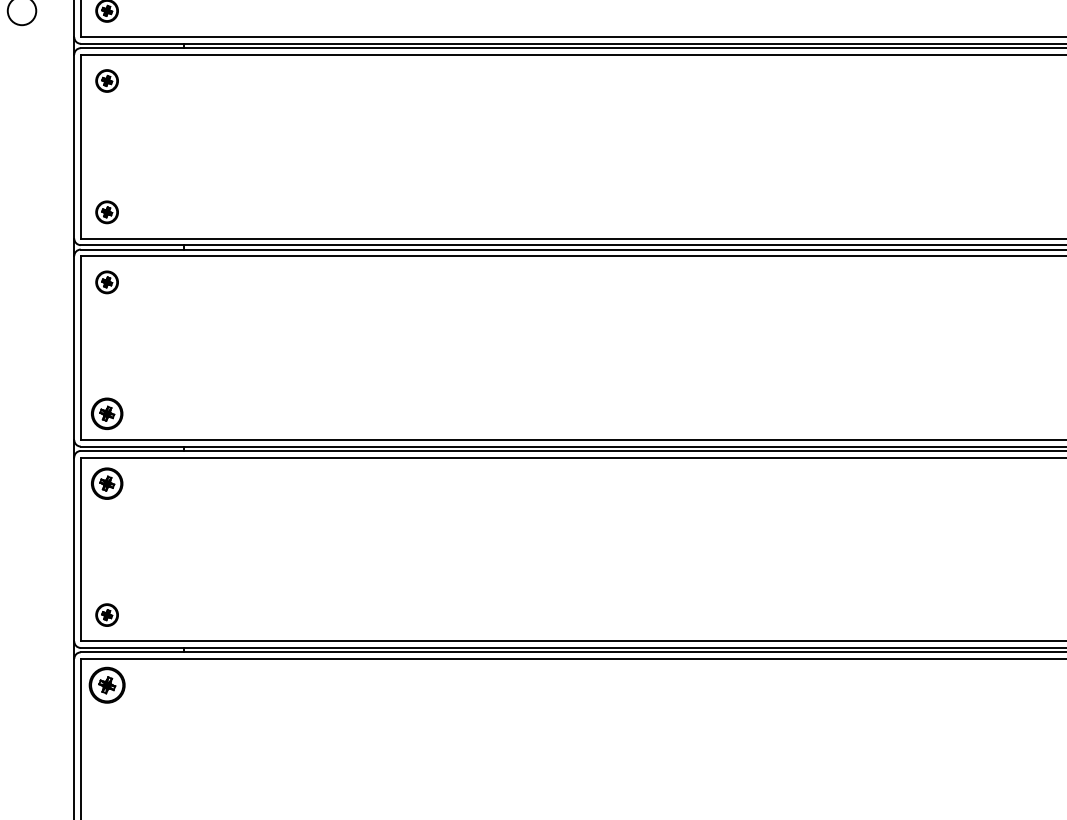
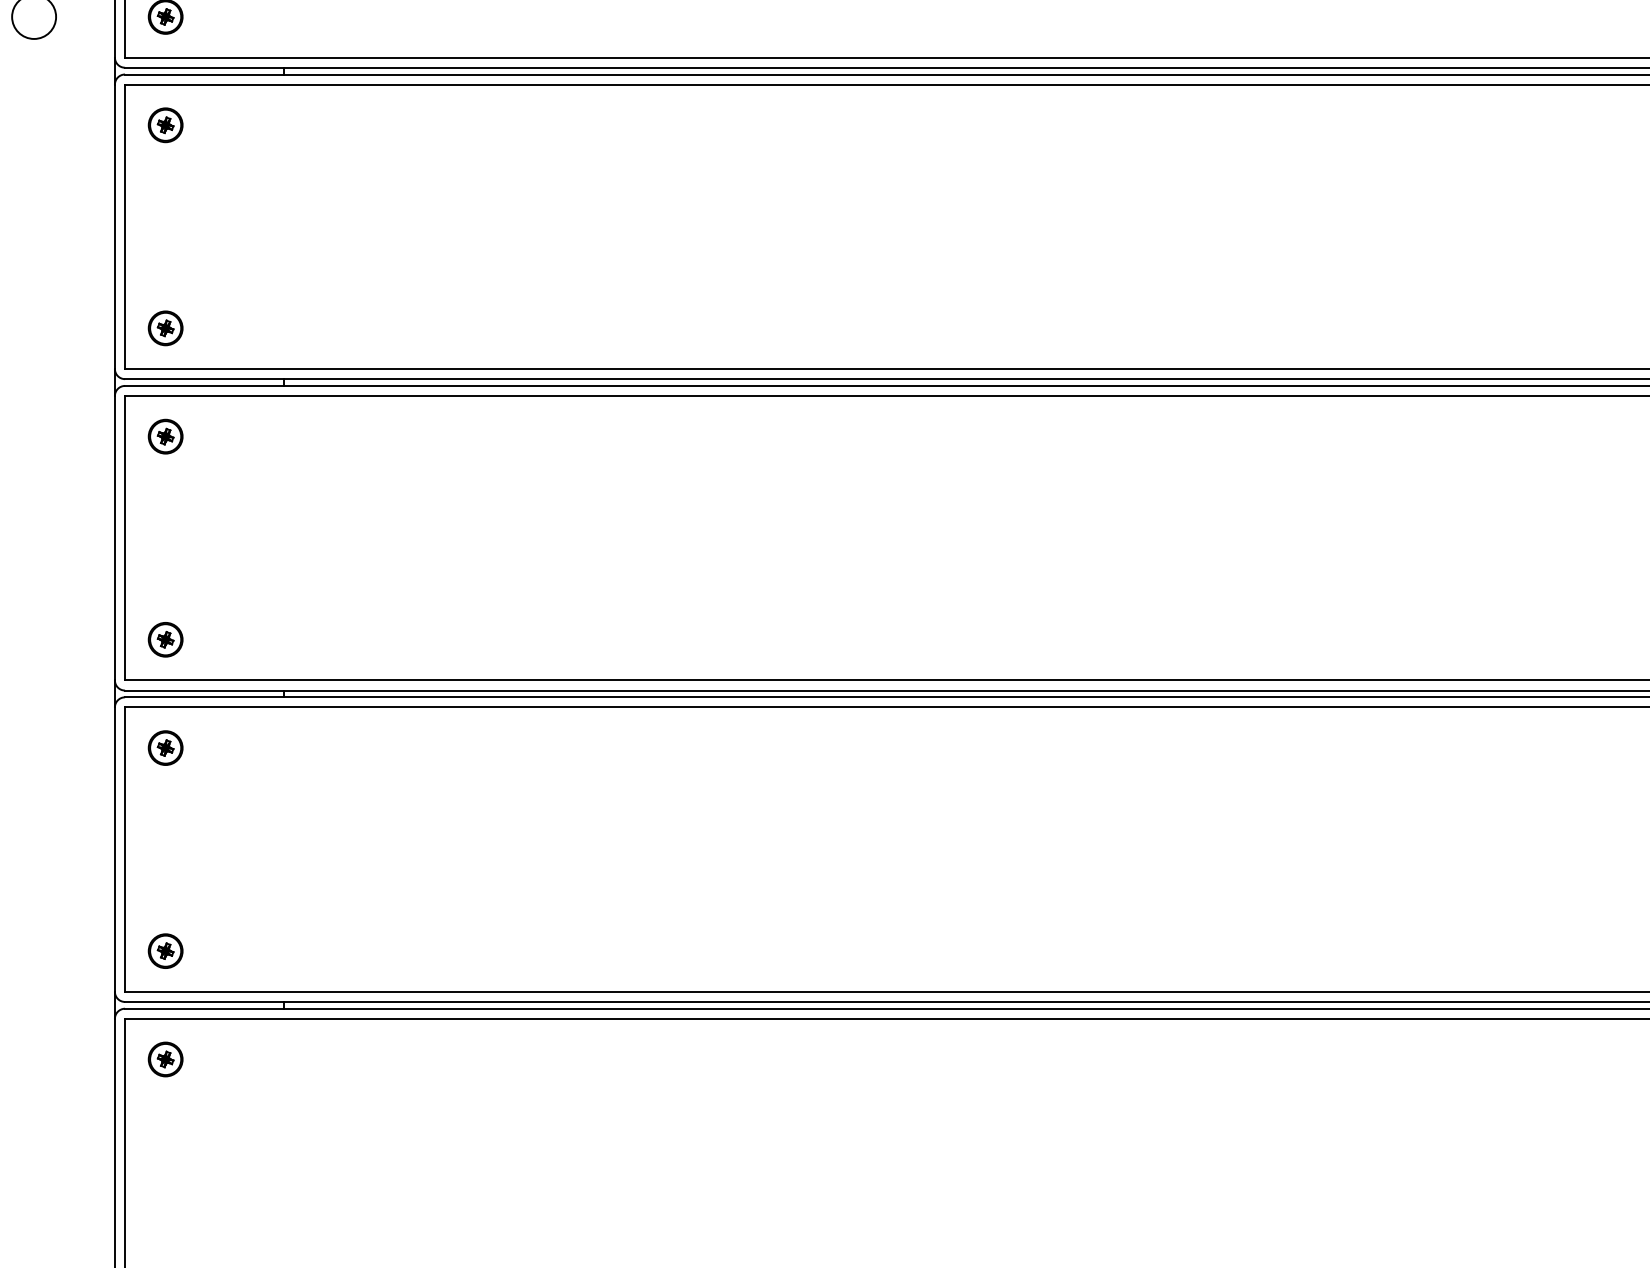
part: (106, 413) -> (164, 639), size x0.71
part: (106, 483) -> (164, 747), size x0.71
part: (106, 684) -> (164, 1058), size x0.62

